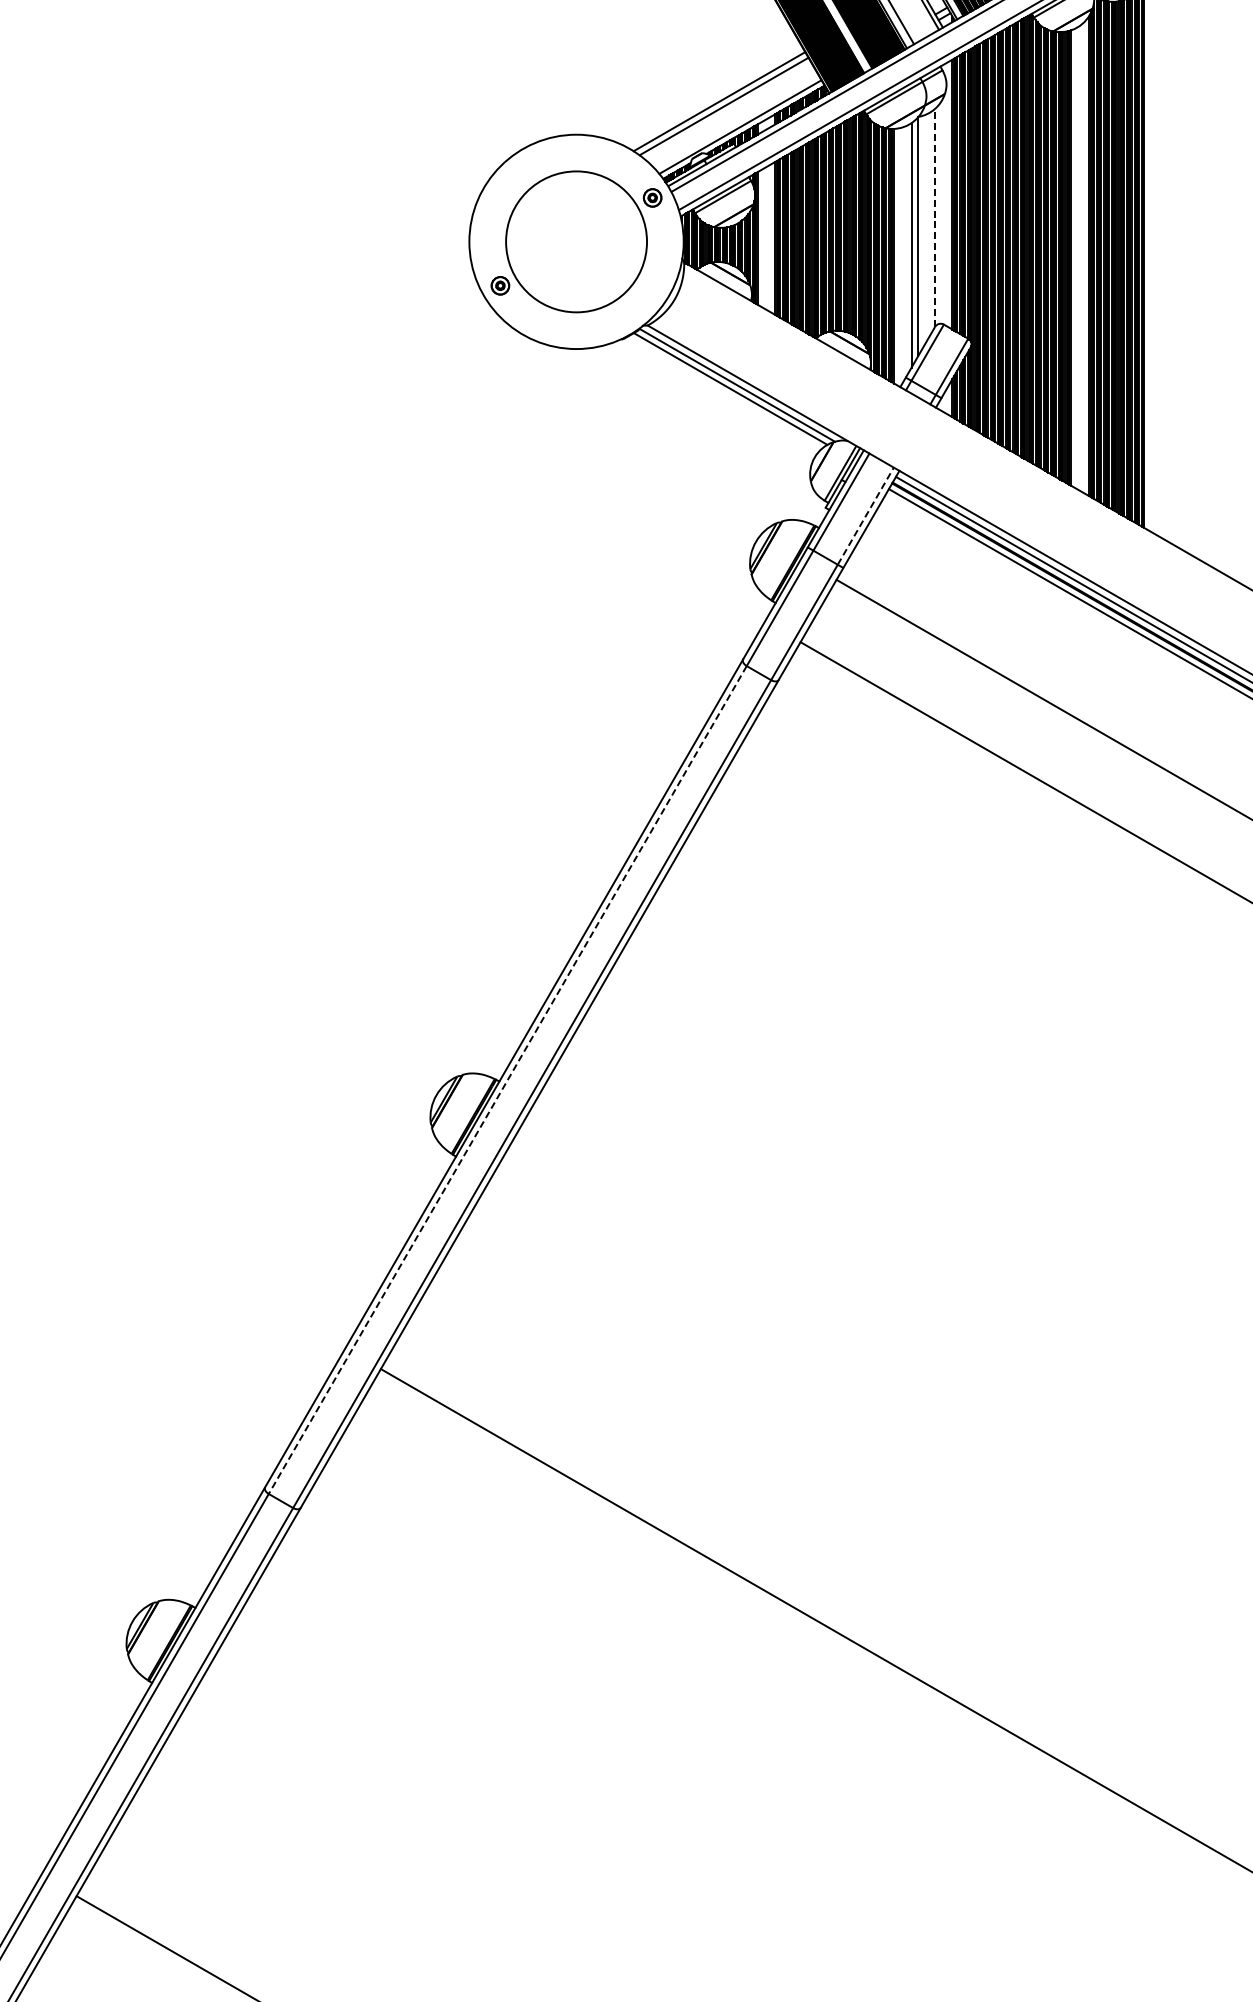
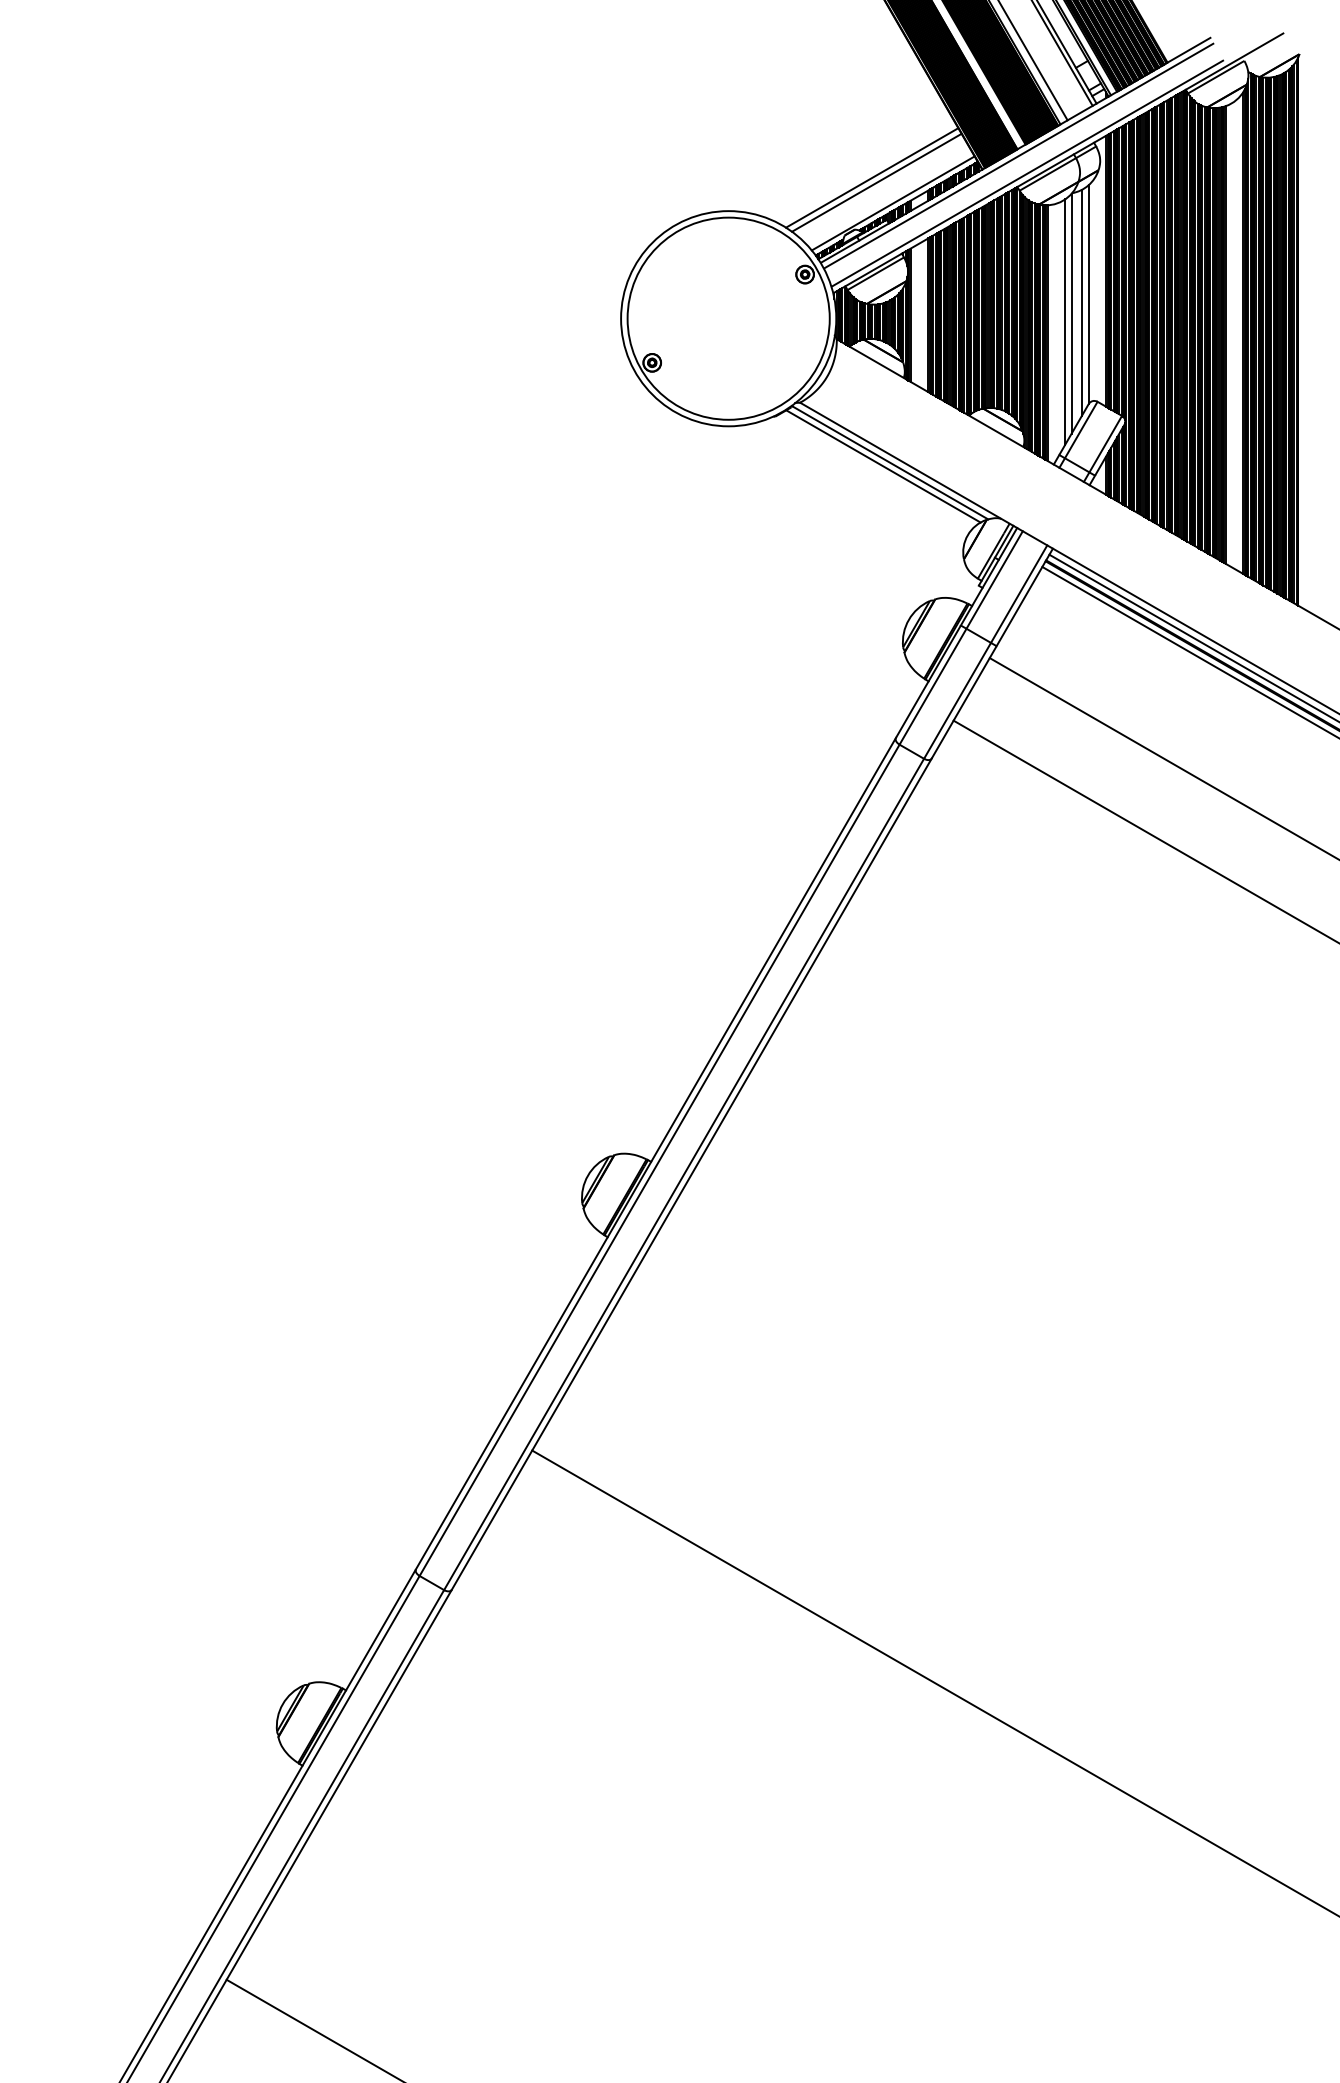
line: (934, 217) -> (1088, 294), dashed -> solid
line: (928, 225) -> (1082, 302), added
circle: (576, 241) -> (728, 318), size x1.43
line: (866, 515) -> (1019, 593), dashed -> solid
line: (507, 1080) -> (659, 1160), dashed -> solid

